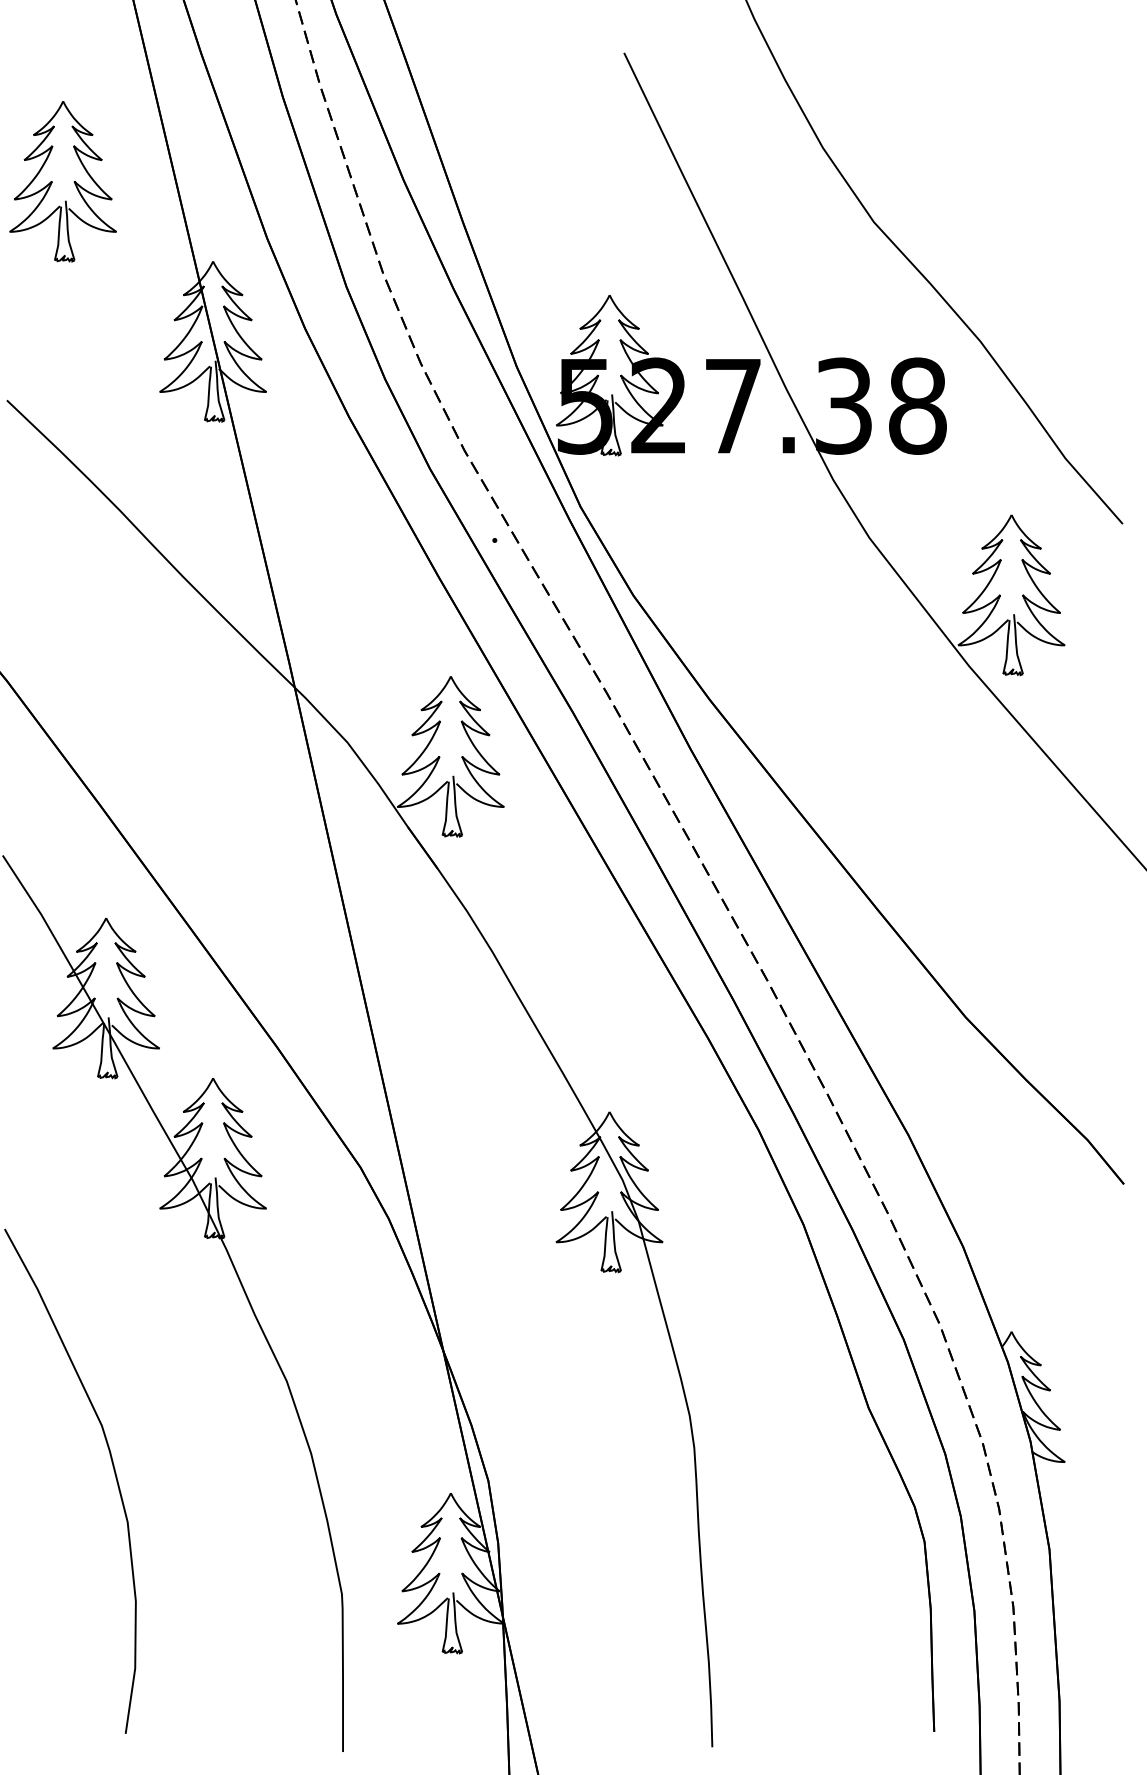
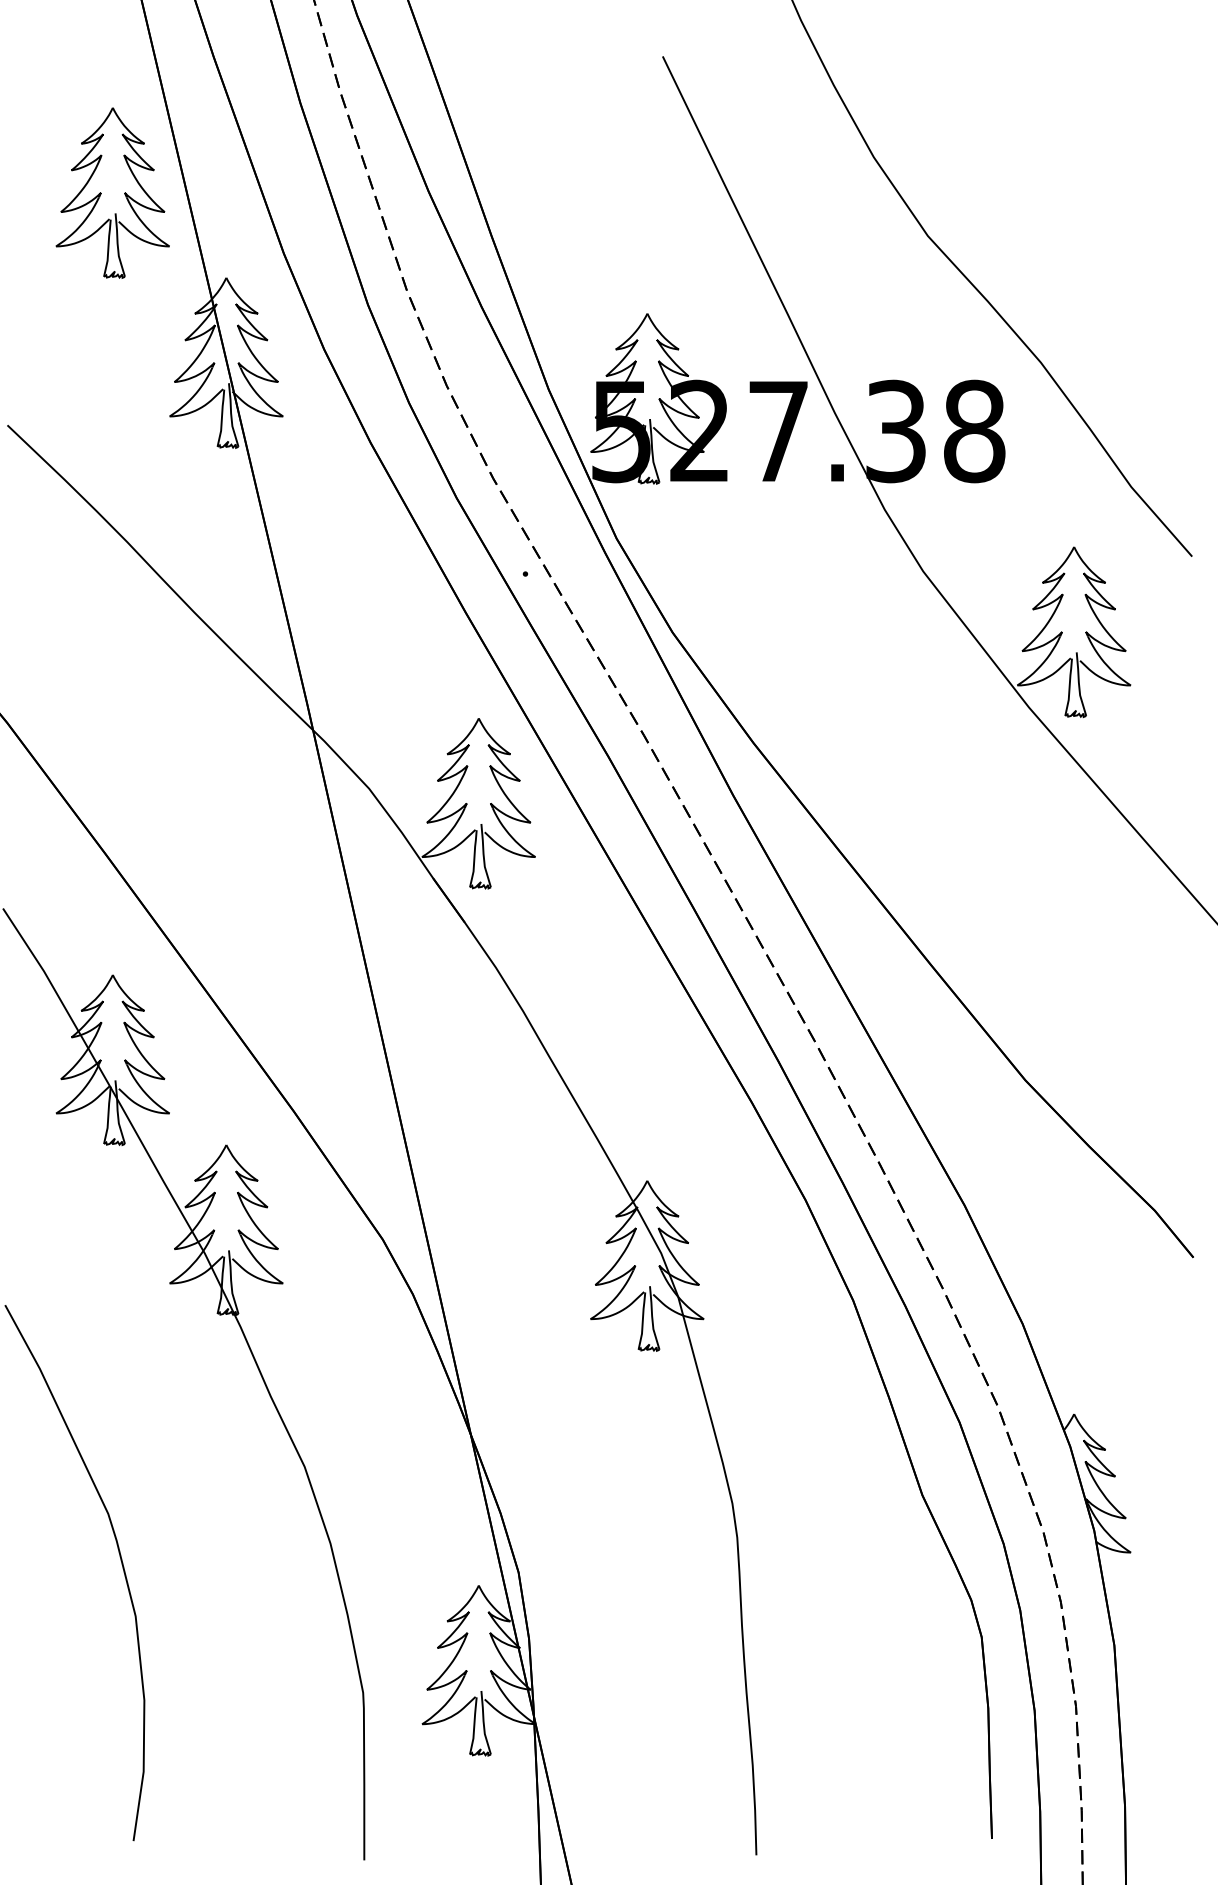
part: (62, 181) -> (112, 192), moved

